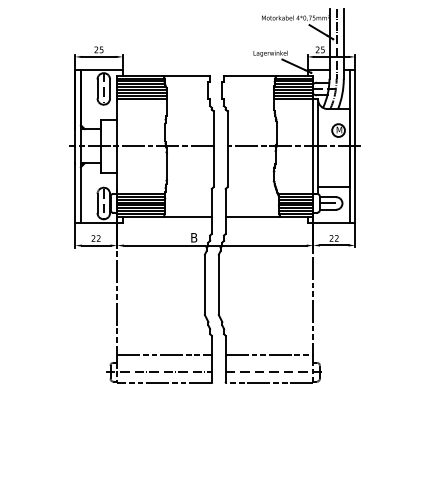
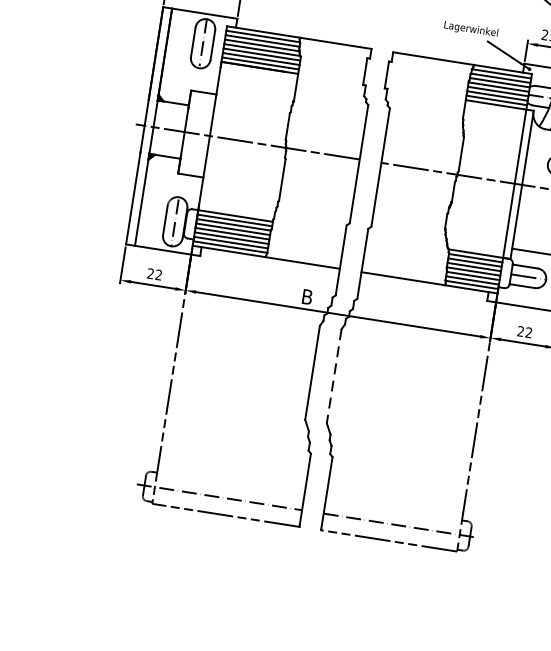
line: (218, 285) -> (333, 377), solid -> dashed
line: (164, 354) -> (232, 471), removed
line: (269, 354) -> (395, 496), removed

